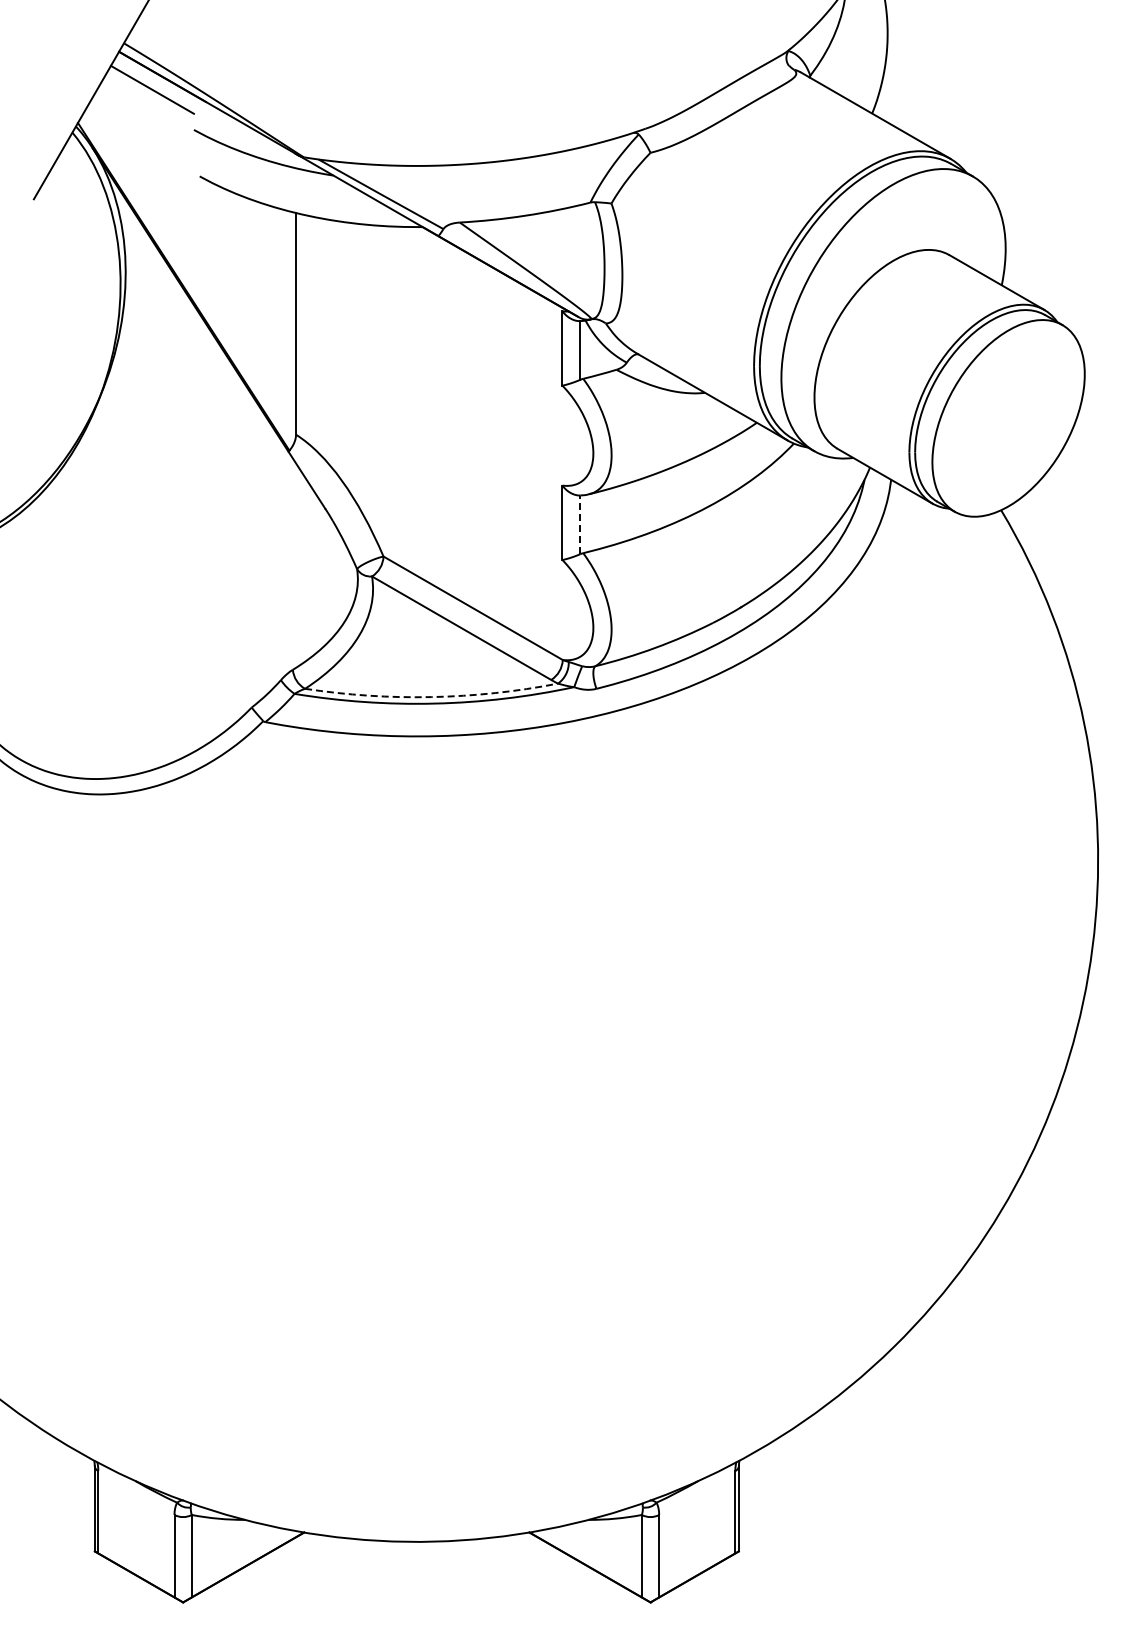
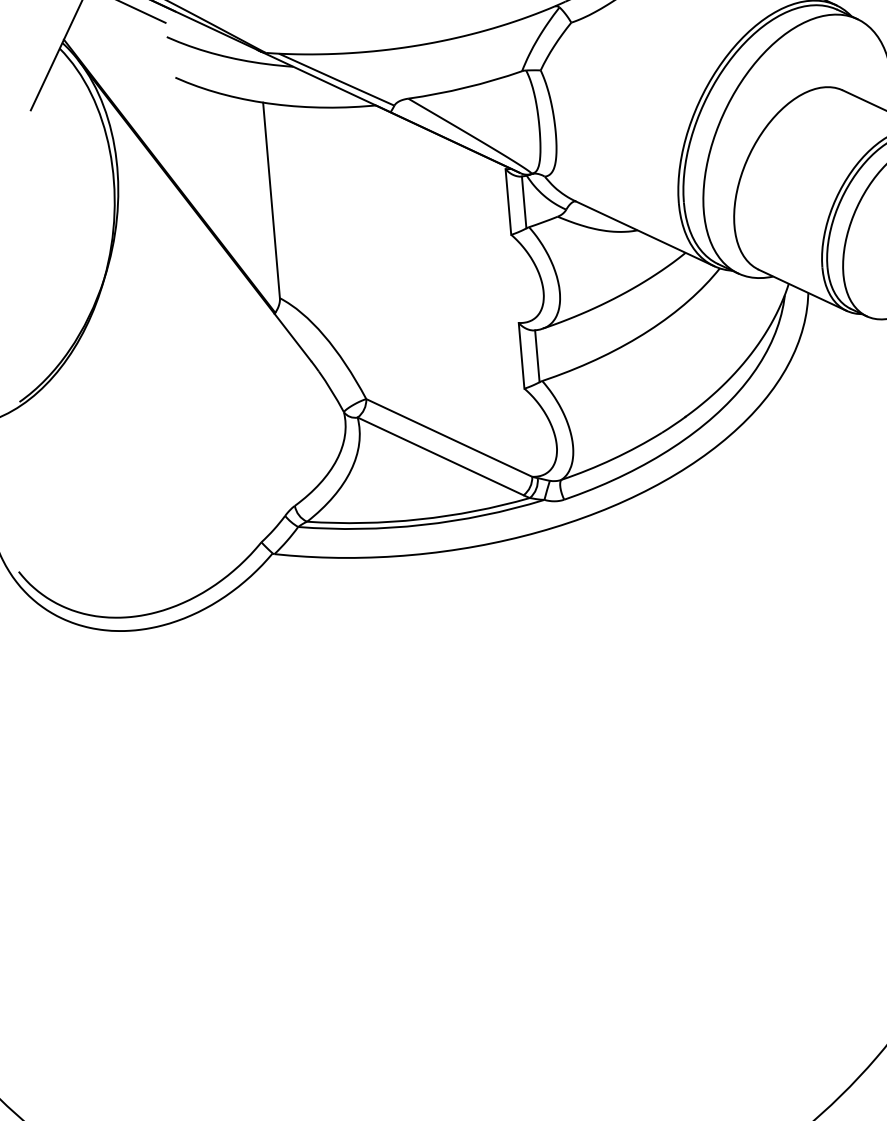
line: (580, 524) -> (537, 355), dashed -> solid
arc: (431, 697) -> (419, 519), dashed -> solid

